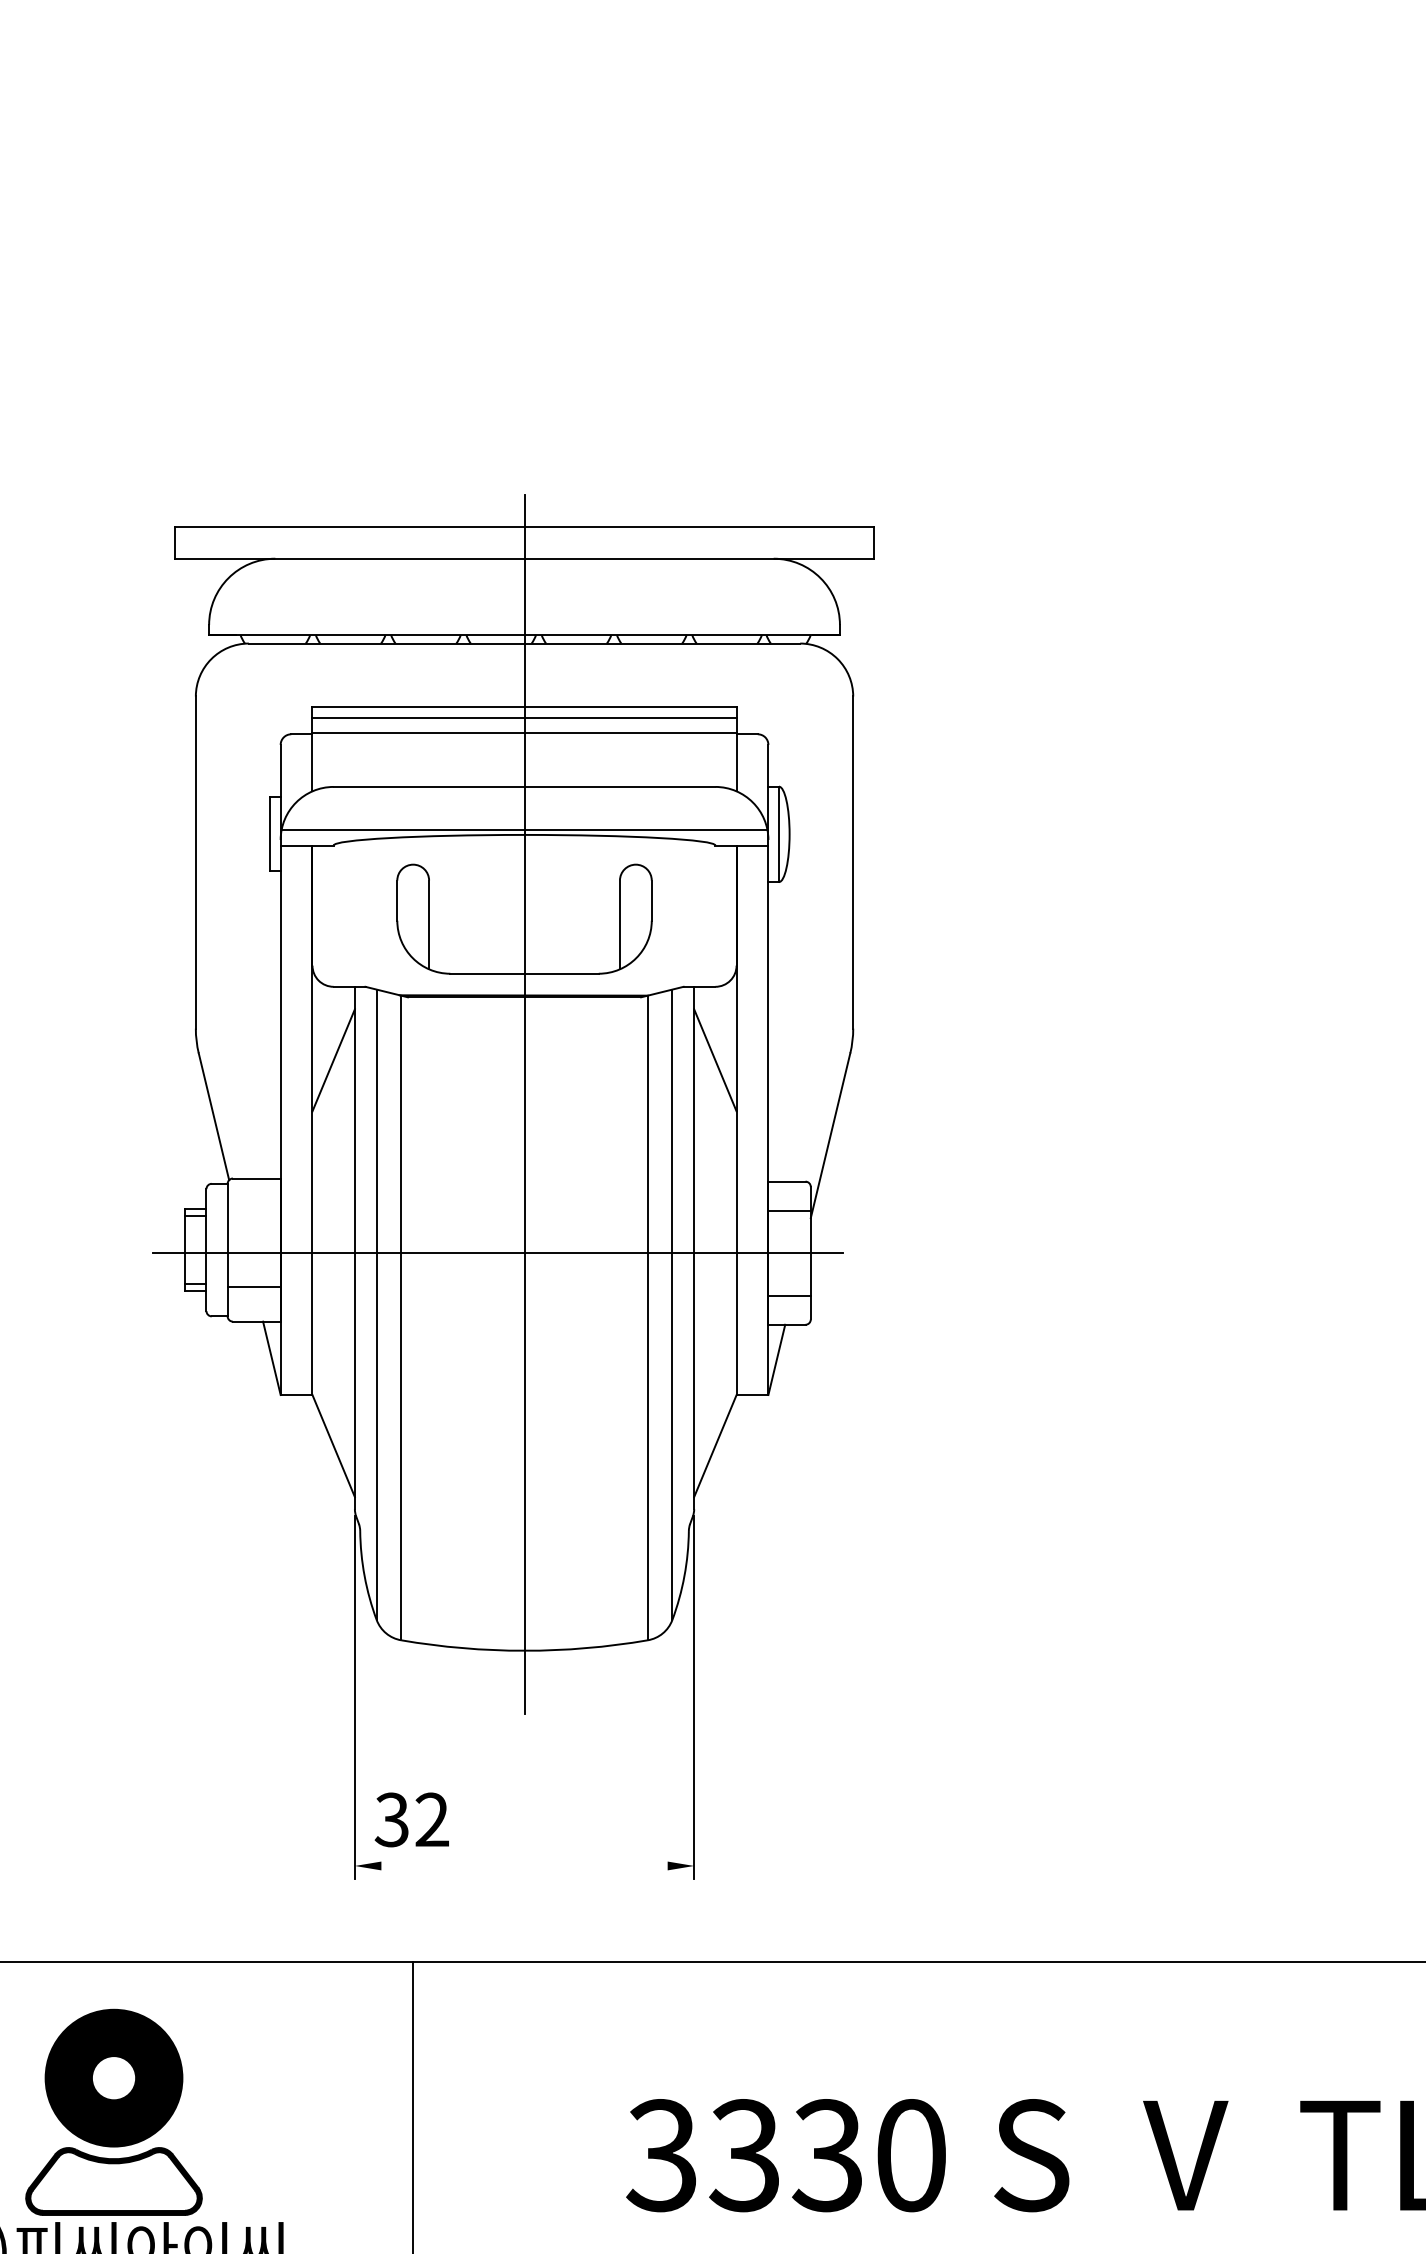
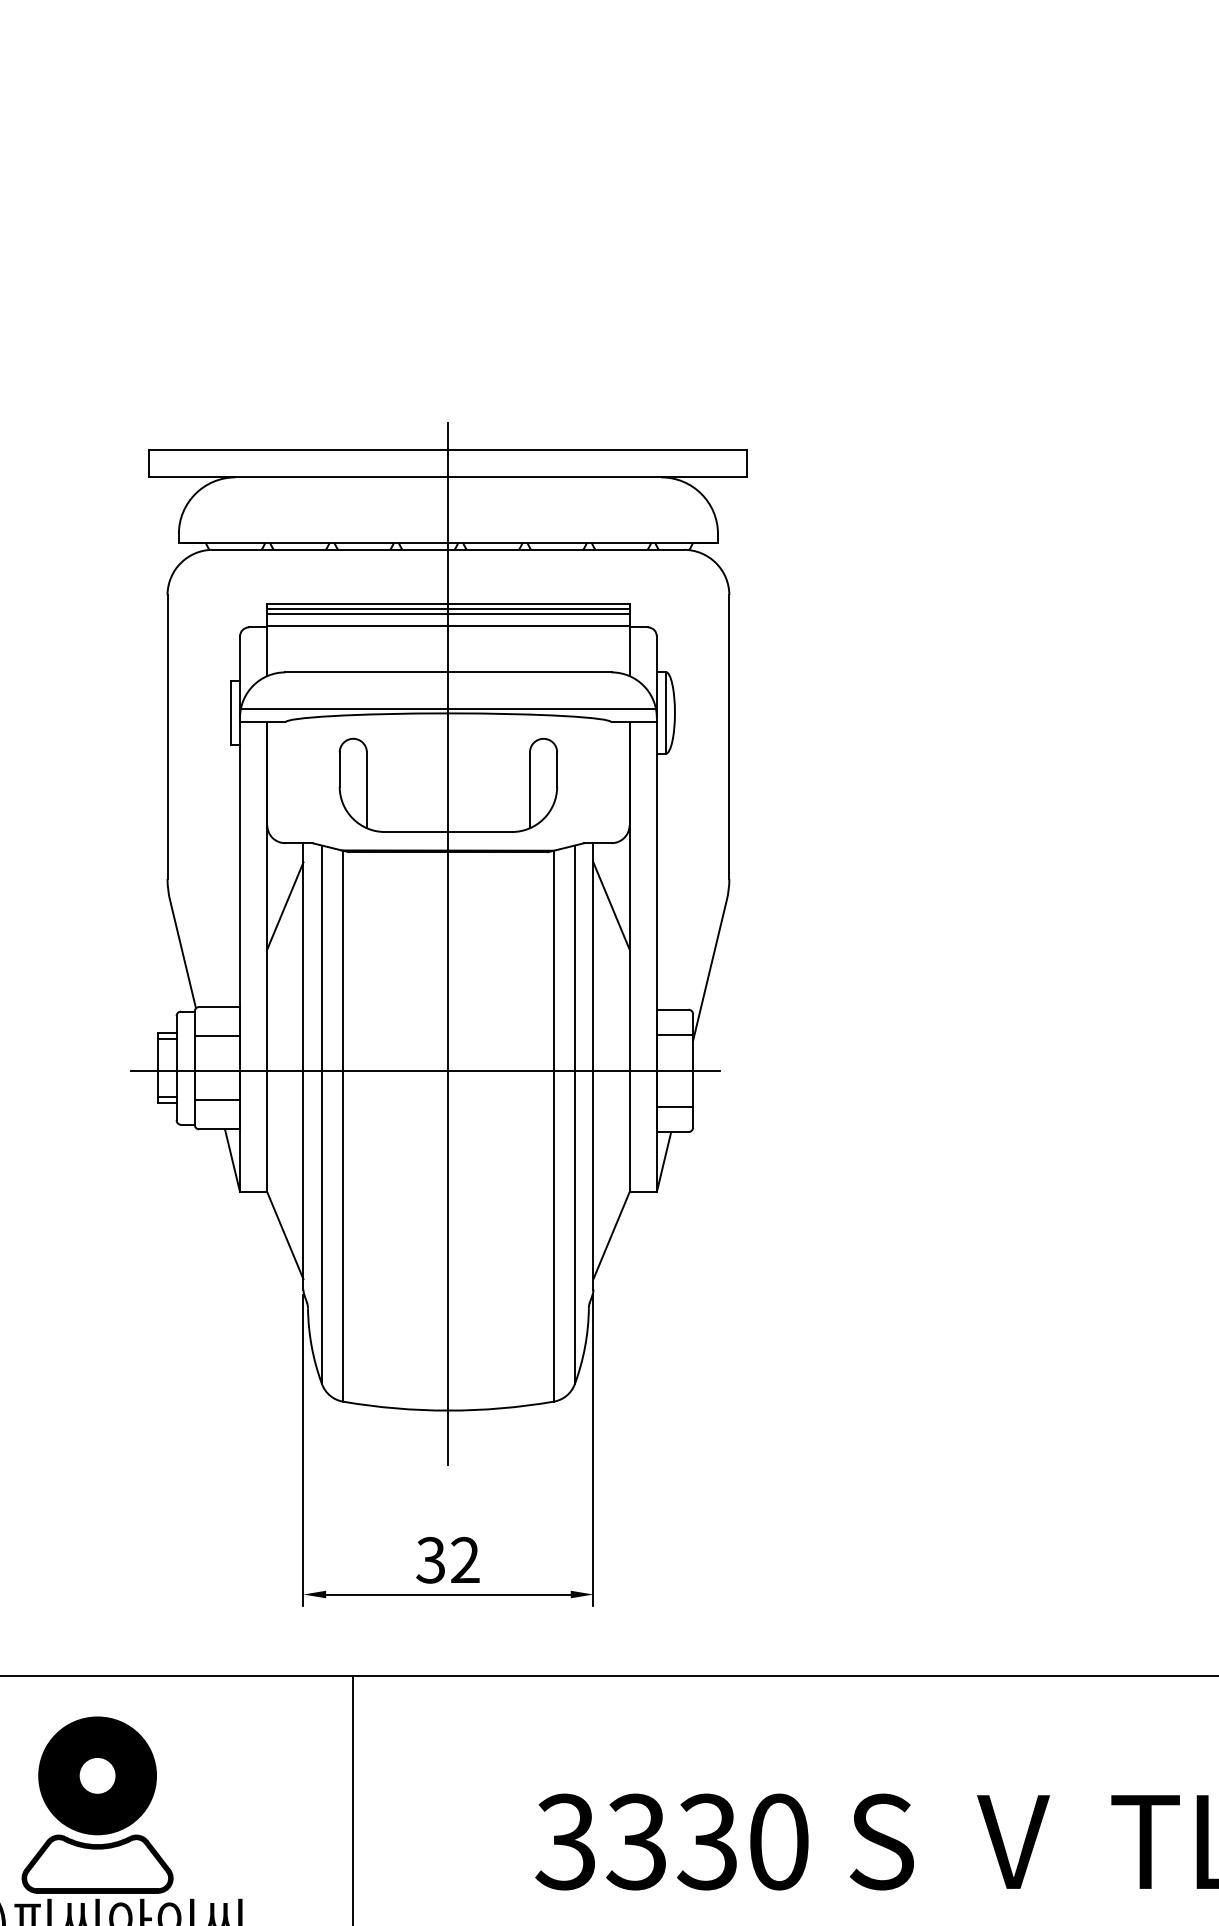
line: (524, 712) -> (448, 608), added
line: (253, 1212) -> (216, 1036), added
text: (411, 1819) -> (447, 1559), moved
line: (524, 1865) -> (448, 1594), added

